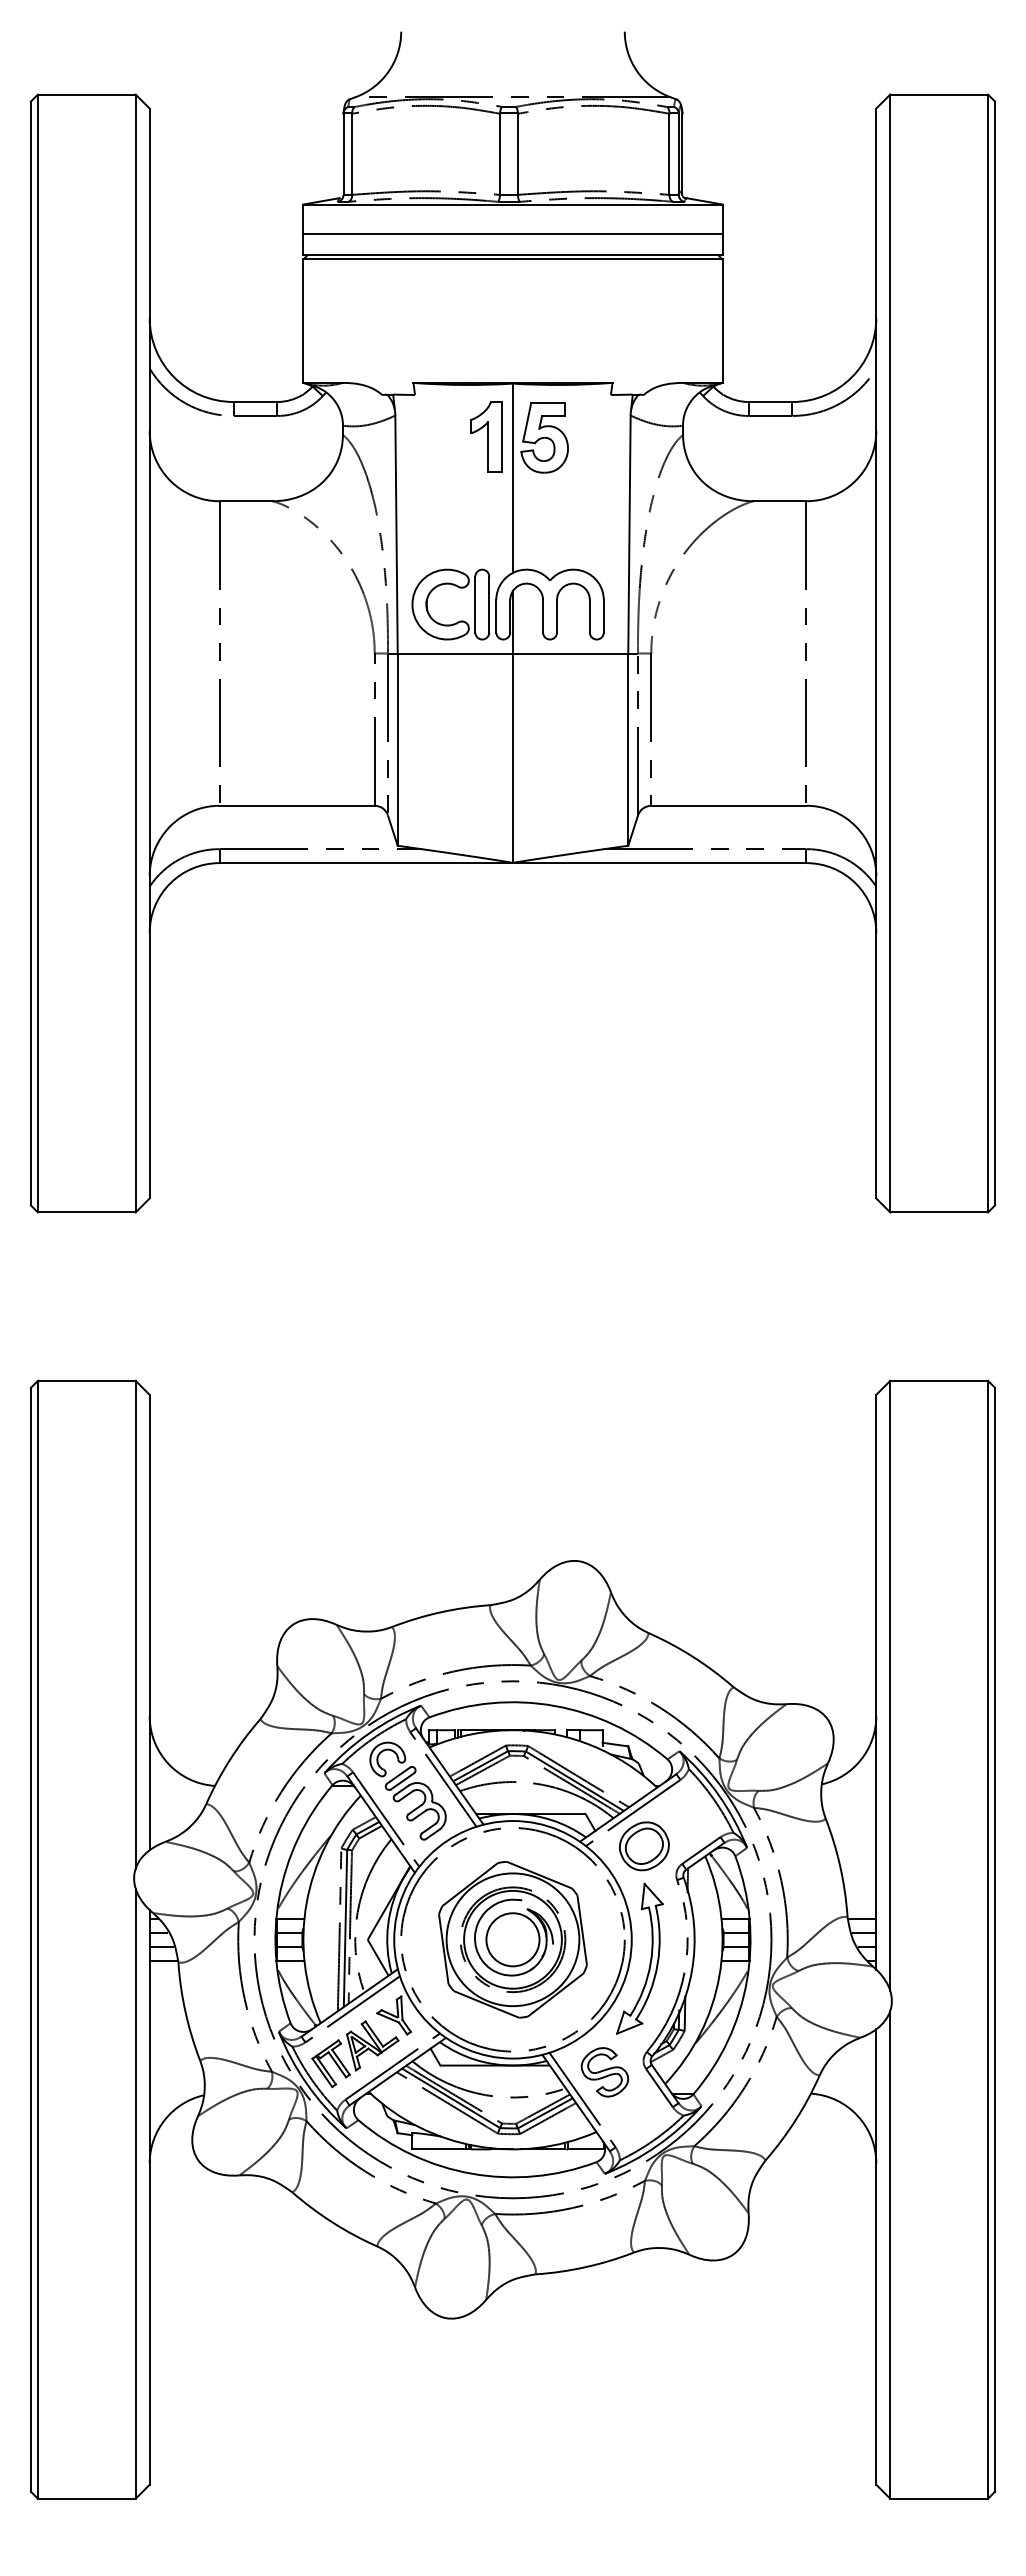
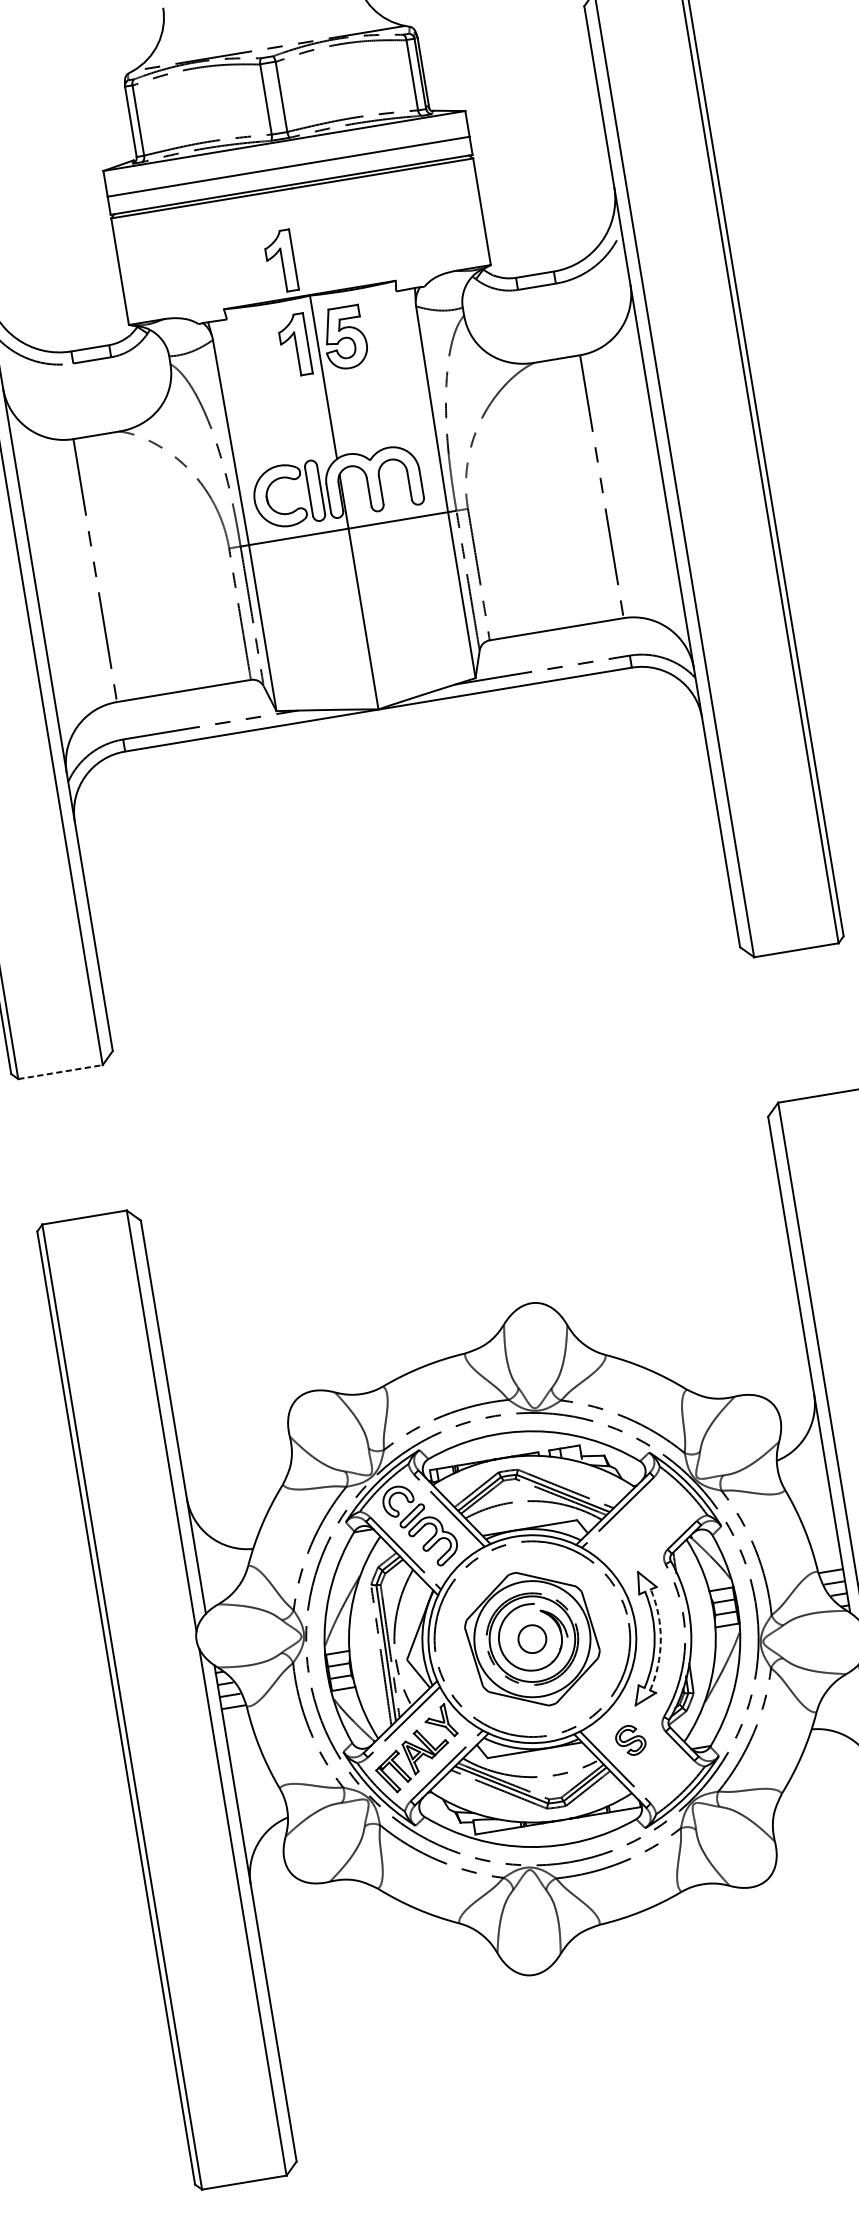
part: (486, 339) -> (280, 261), added
line: (86, 1212) -> (60, 1072), solid -> dashed
part: (644, 1846) -> (632, 1539), removed
circle: (512, 1939) -> (531, 1638), size x0.6
arc: (657, 1964) -> (660, 1639), solid -> dashed
part: (604, 2072) -> (630, 1740), size x0.7

